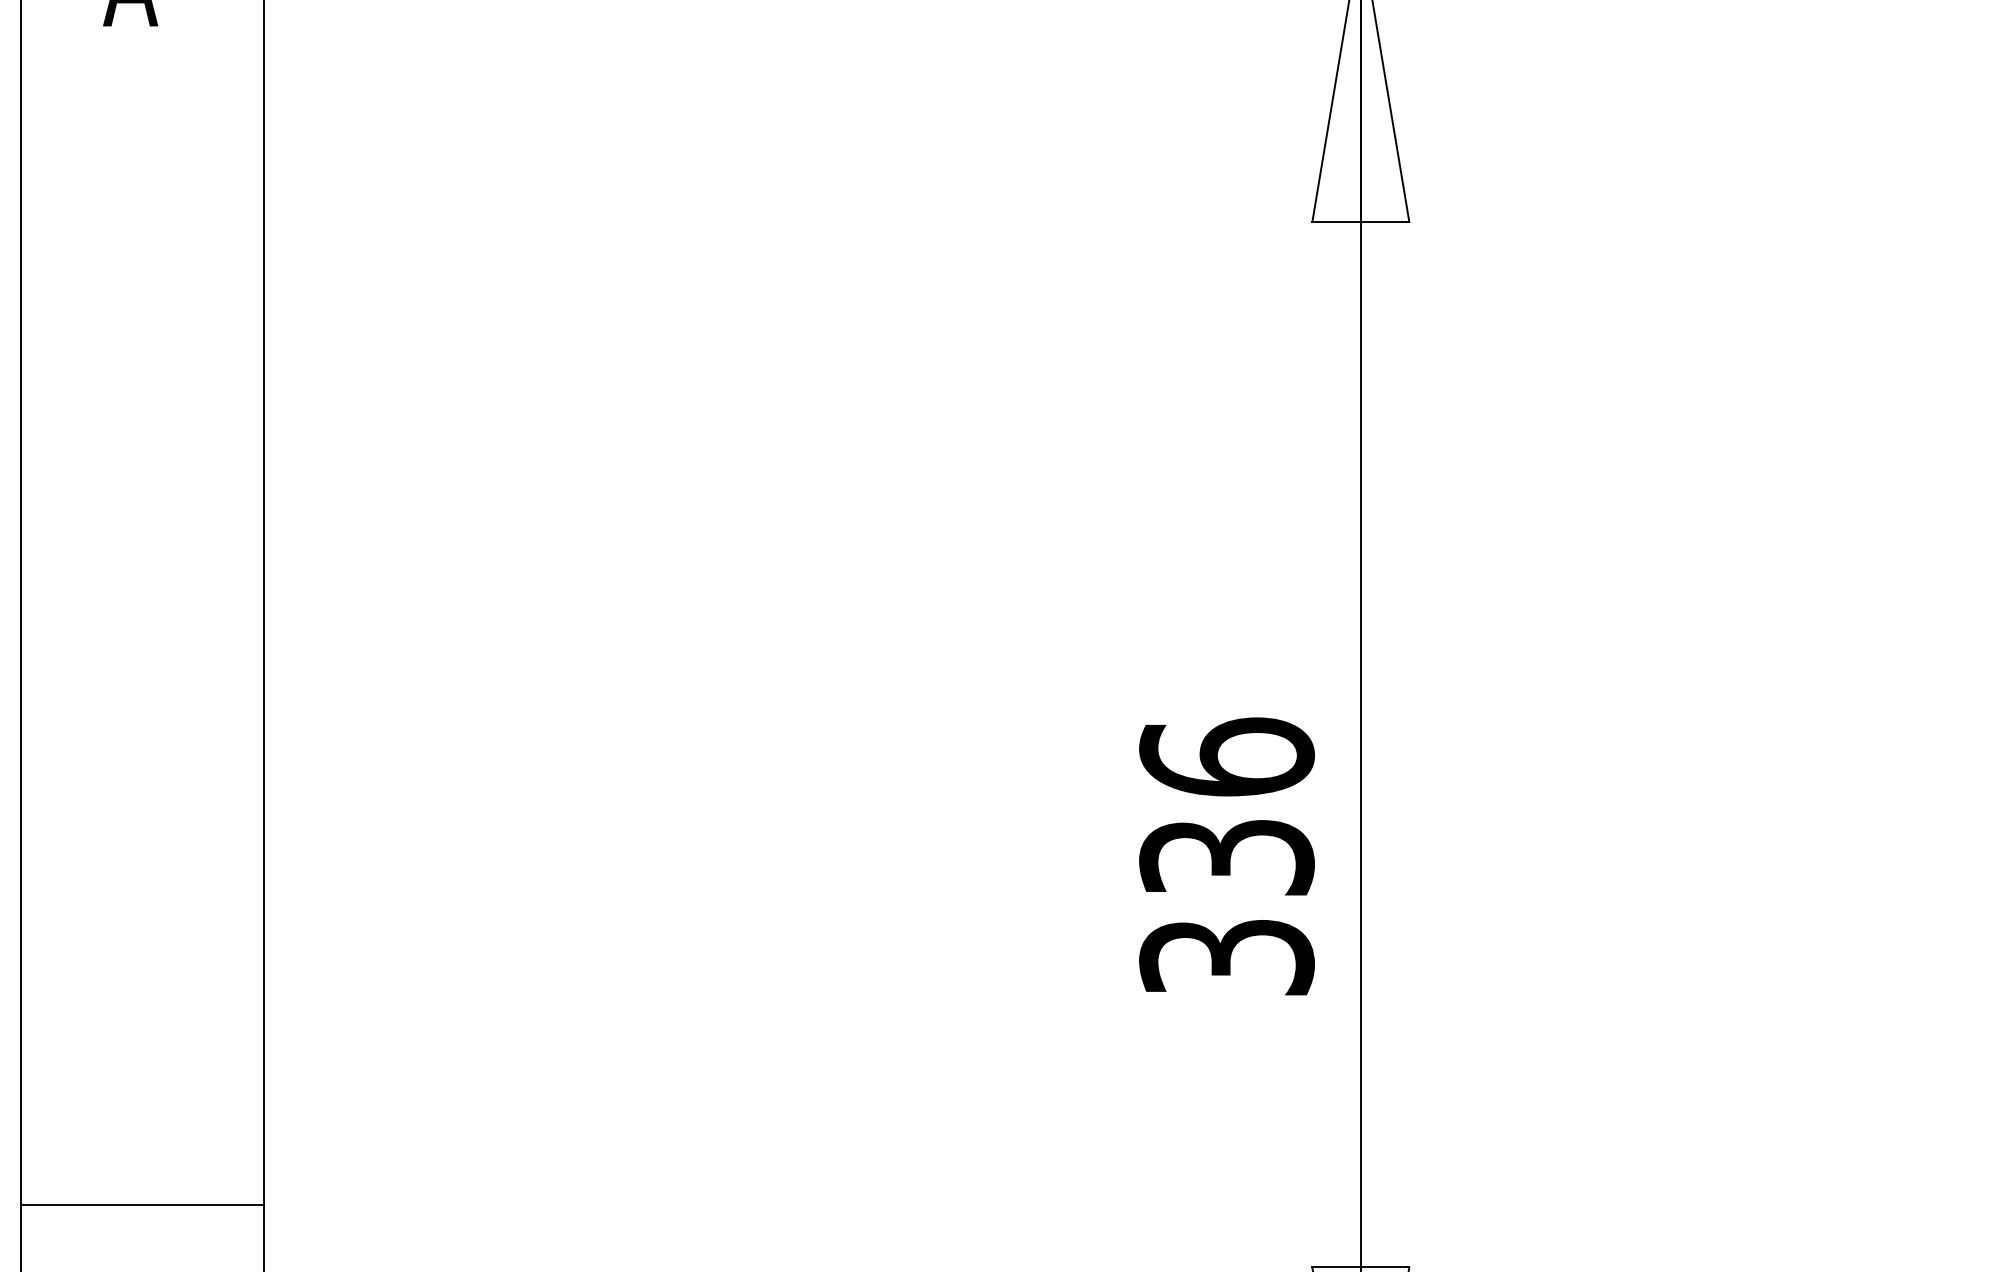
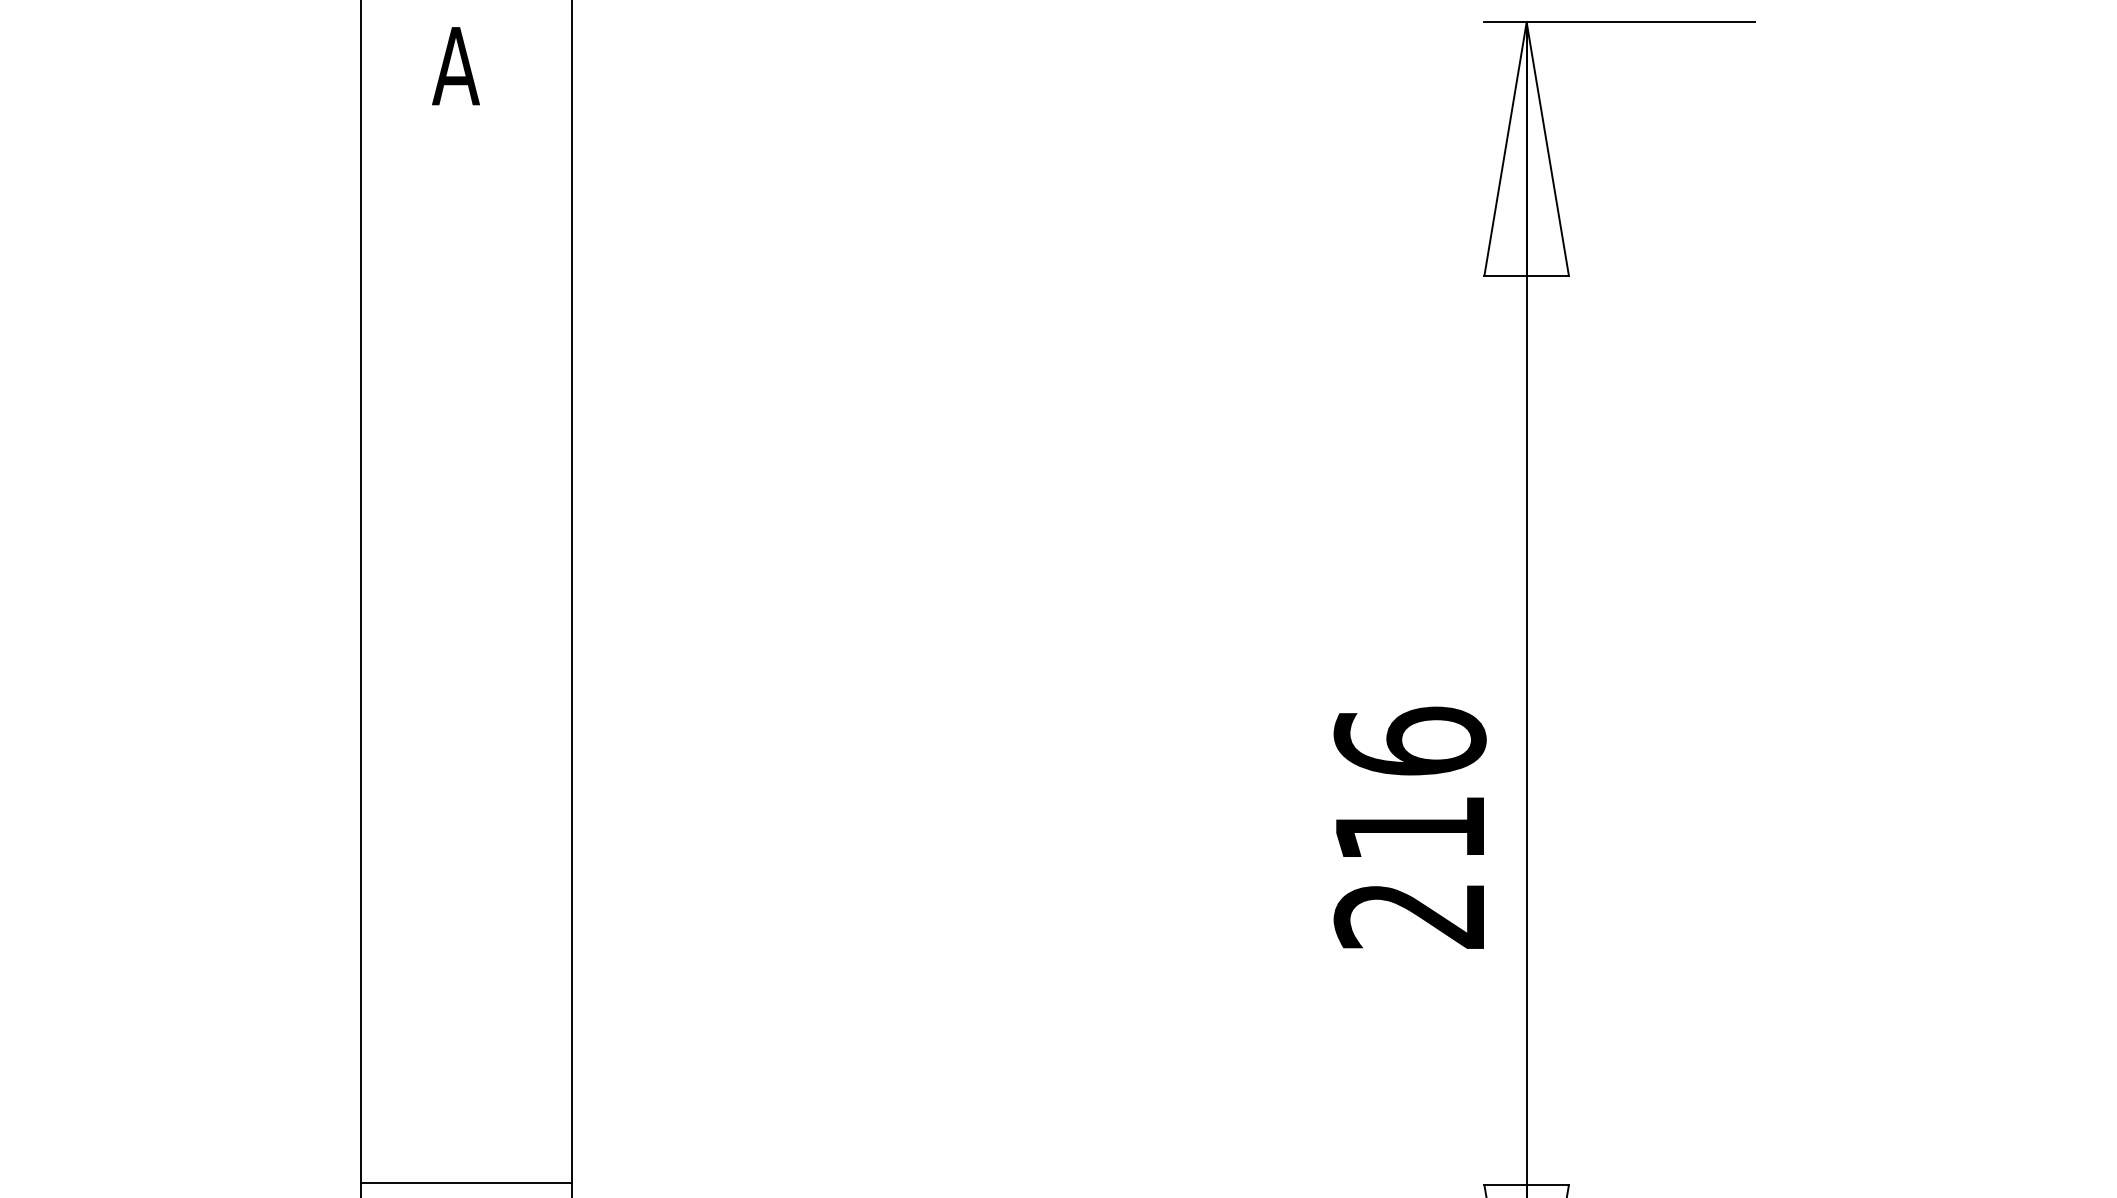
text: (1226, 907) -> (1409, 872), 336 -> 216
line: (141, 1205) -> (465, 1183), moved

